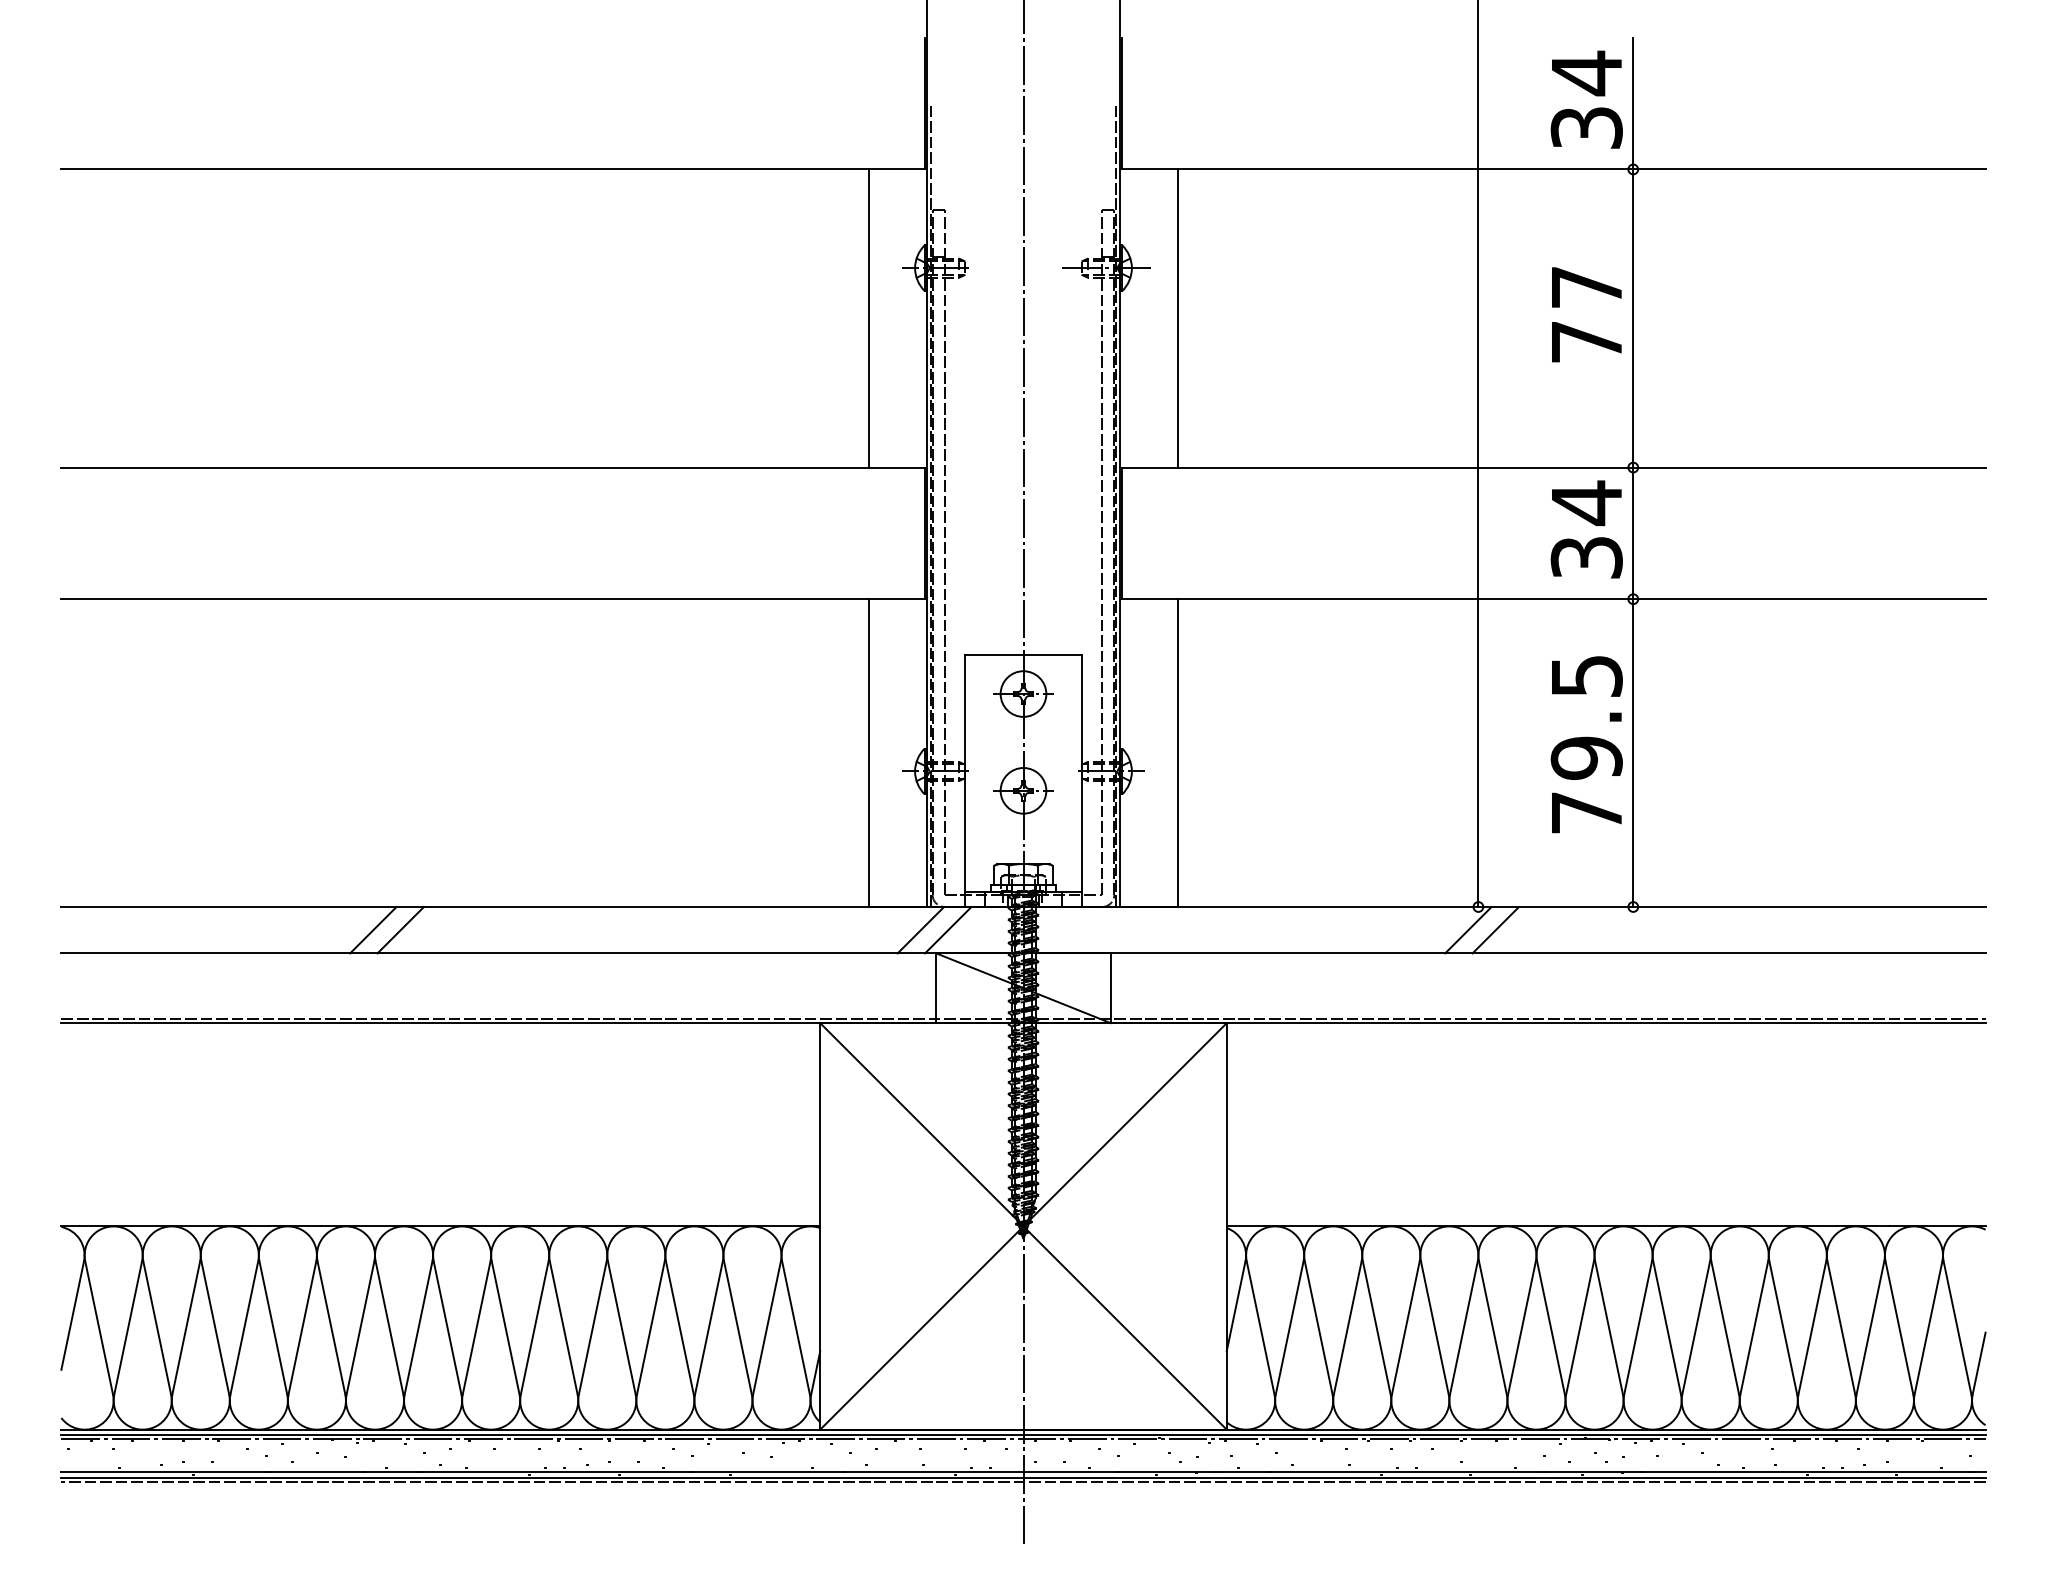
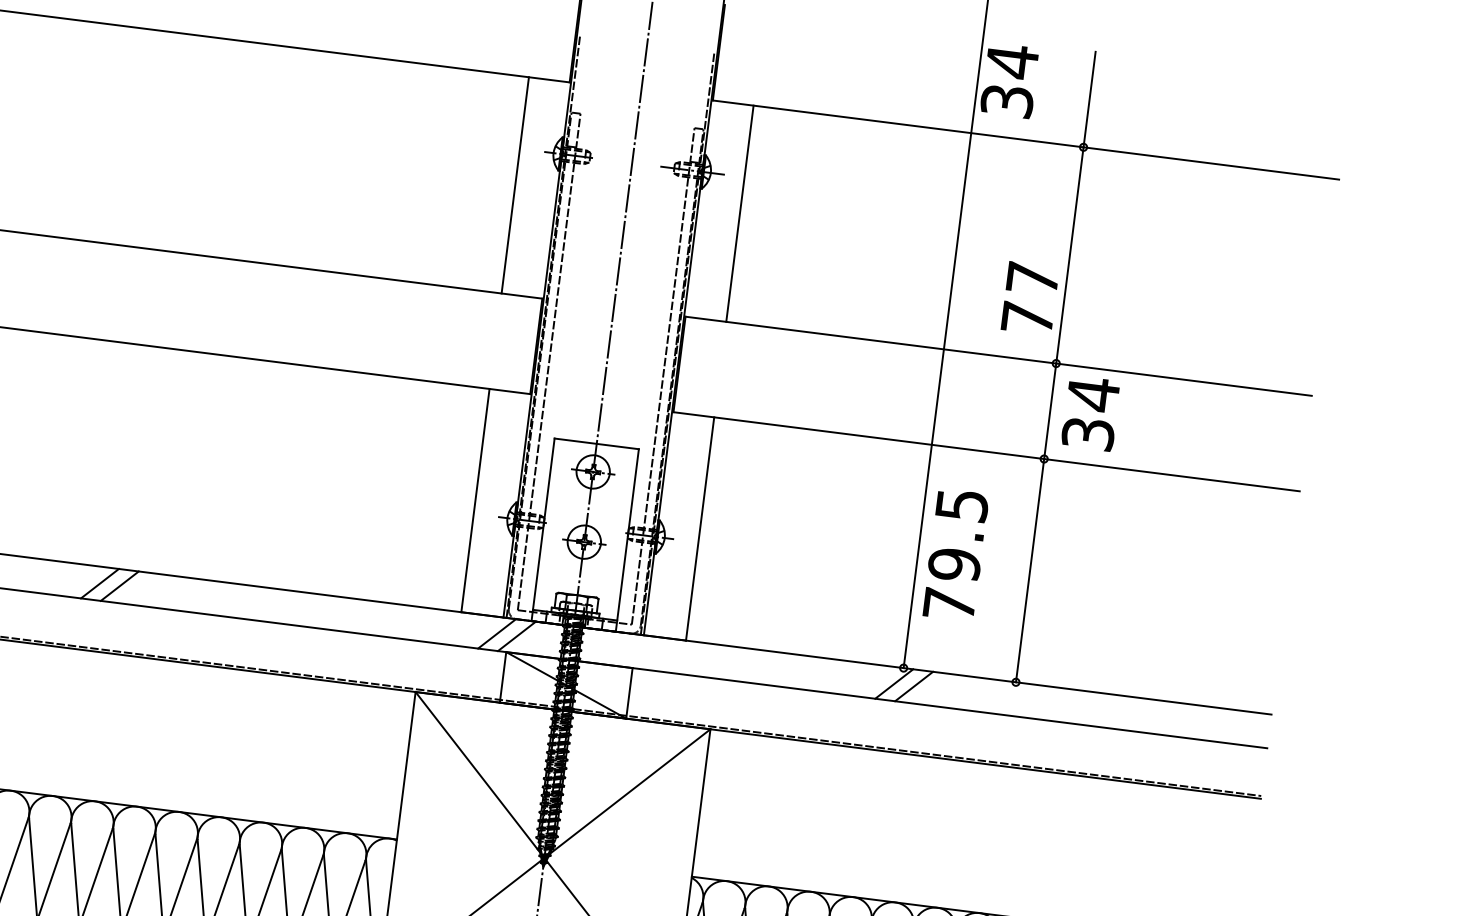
text: (1586, 99) -> (1009, 80), moved
text: (1586, 314) -> (1030, 298), moved
text: (1586, 529) -> (1090, 413), moved
text: (1586, 744) -> (955, 554), moved

